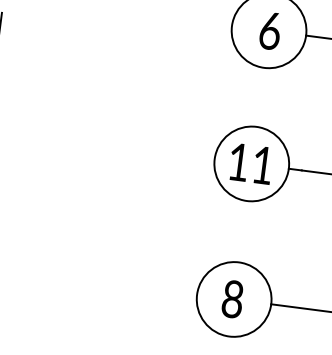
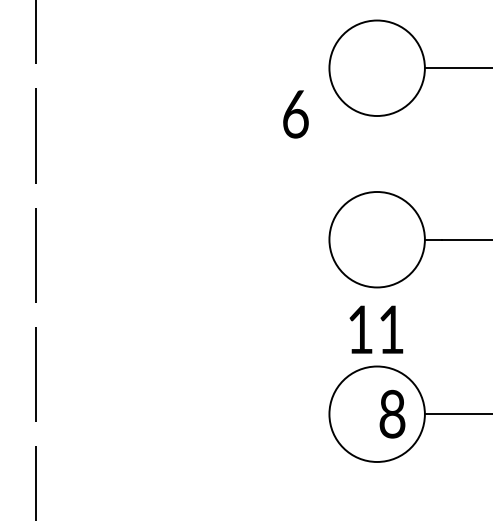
text: (270, 31) -> (295, 114), moved
text: (251, 163) -> (376, 329), moved
text: (232, 298) -> (392, 413), moved

